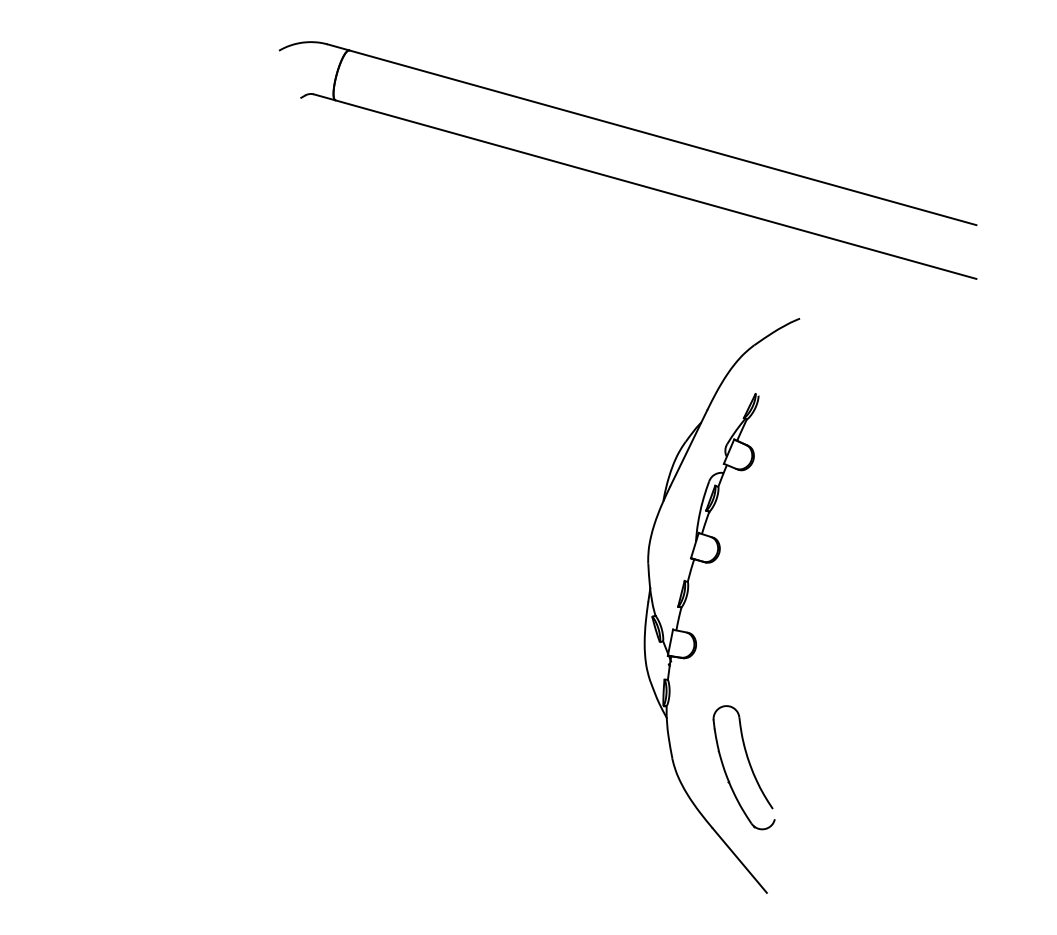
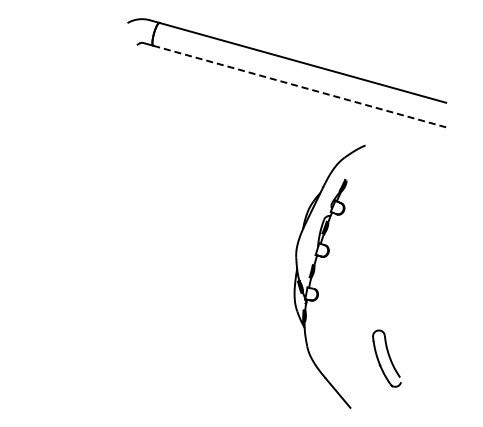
line: (655, 189) -> (299, 86), solid -> dashed
part: (743, 767) -> (386, 358), moved

